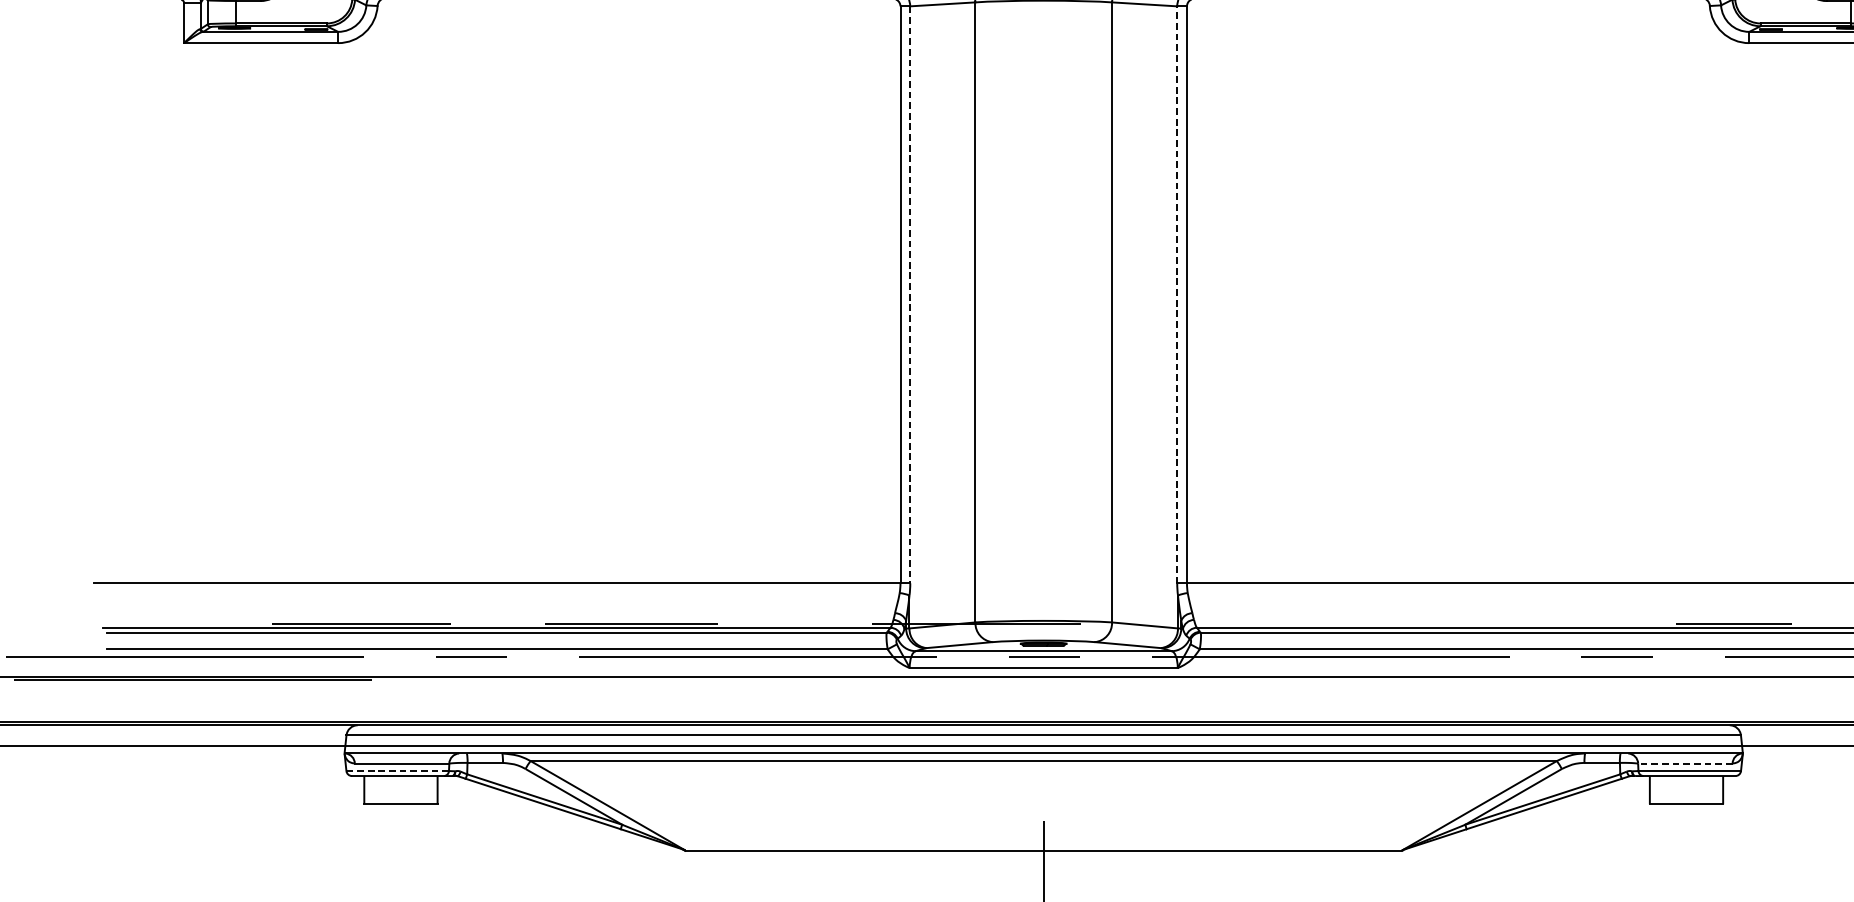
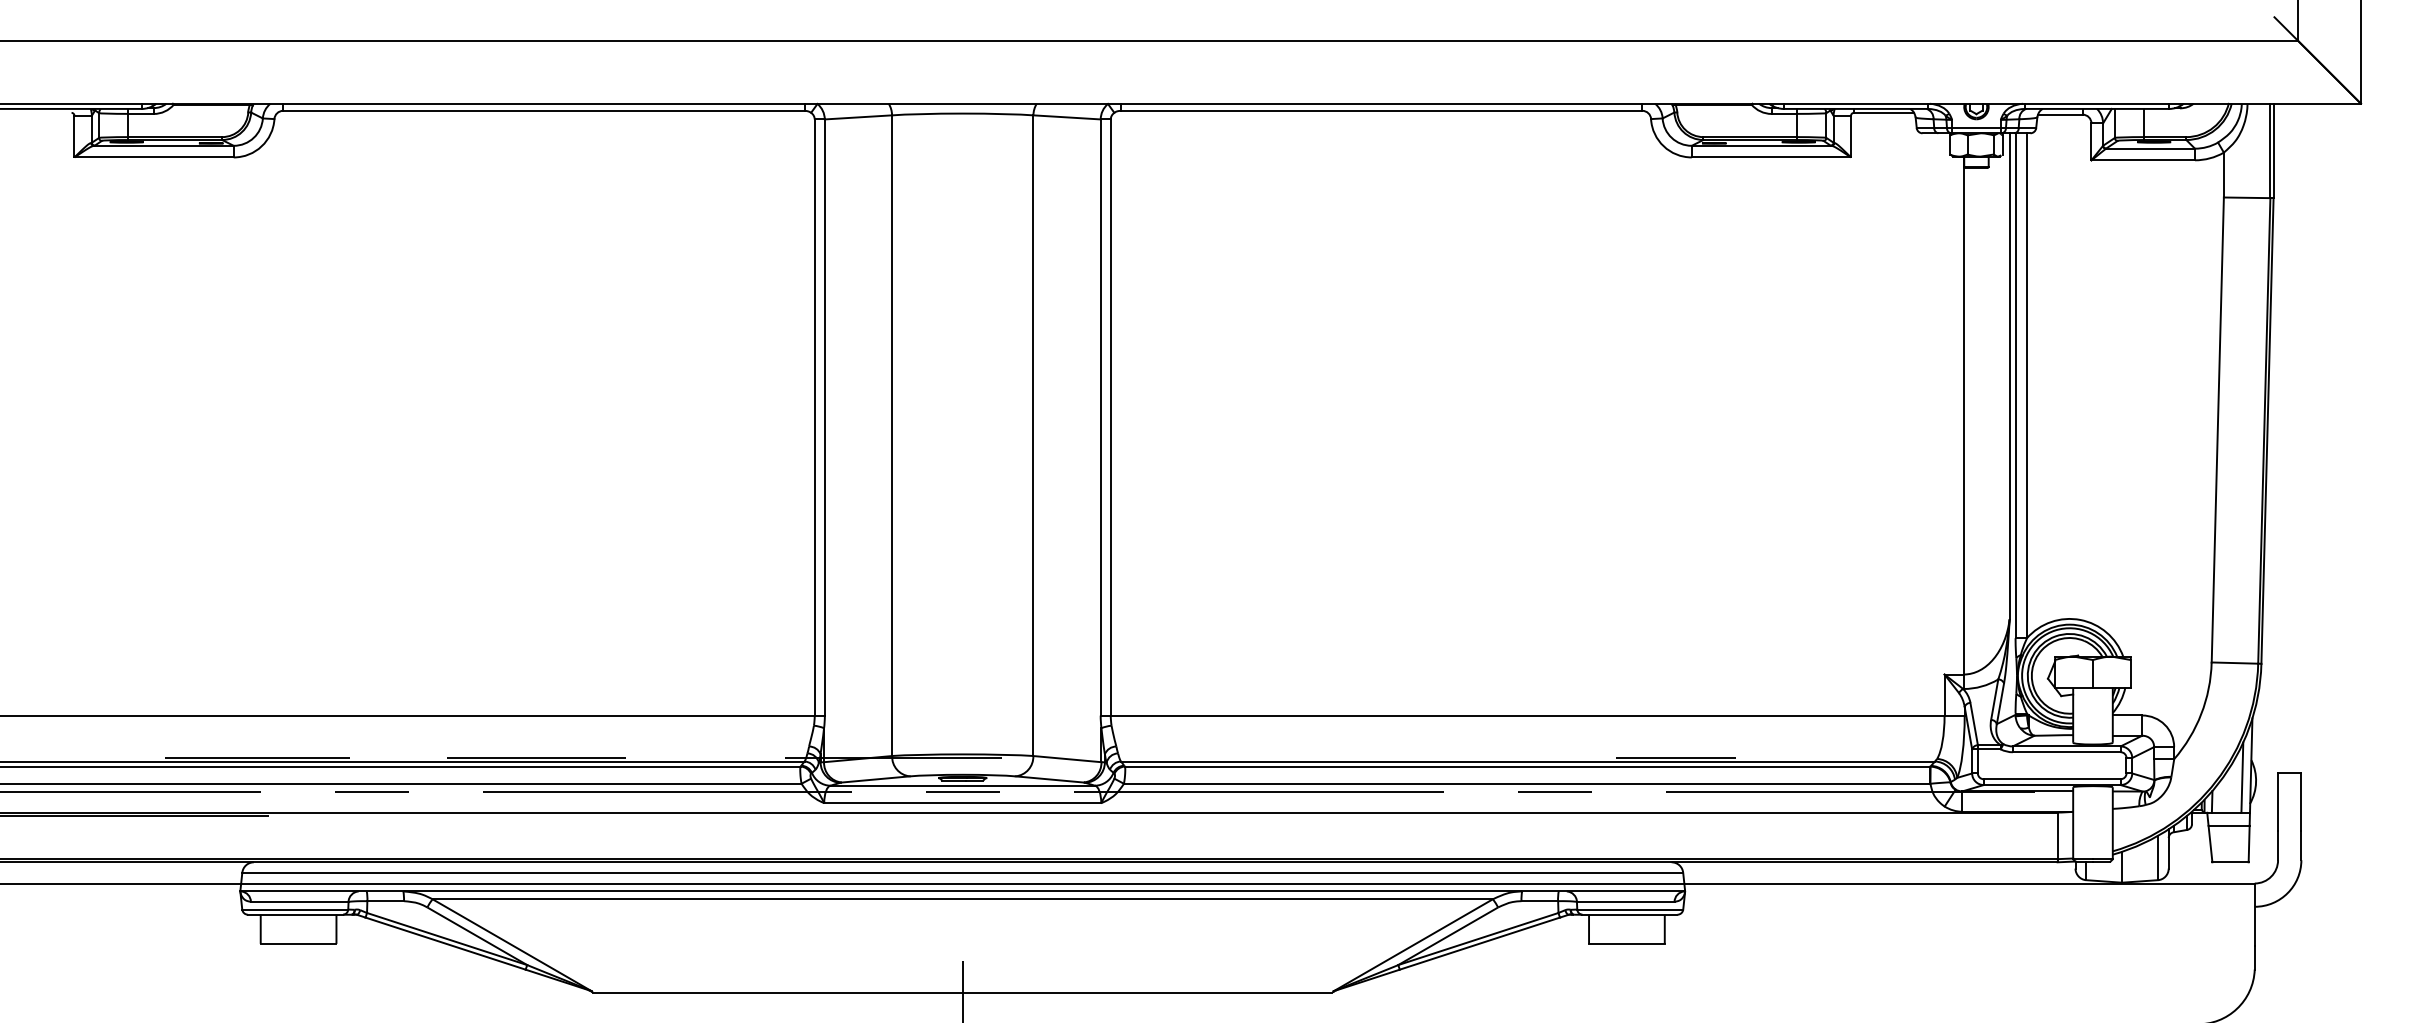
line: (1177, 294) -> (1100, 417), dashed -> solid
line: (909, 295) -> (824, 418), dashed -> solid
line: (1685, 763) -> (1625, 901), dashed -> solid
line: (397, 770) -> (295, 909), dashed -> solid

